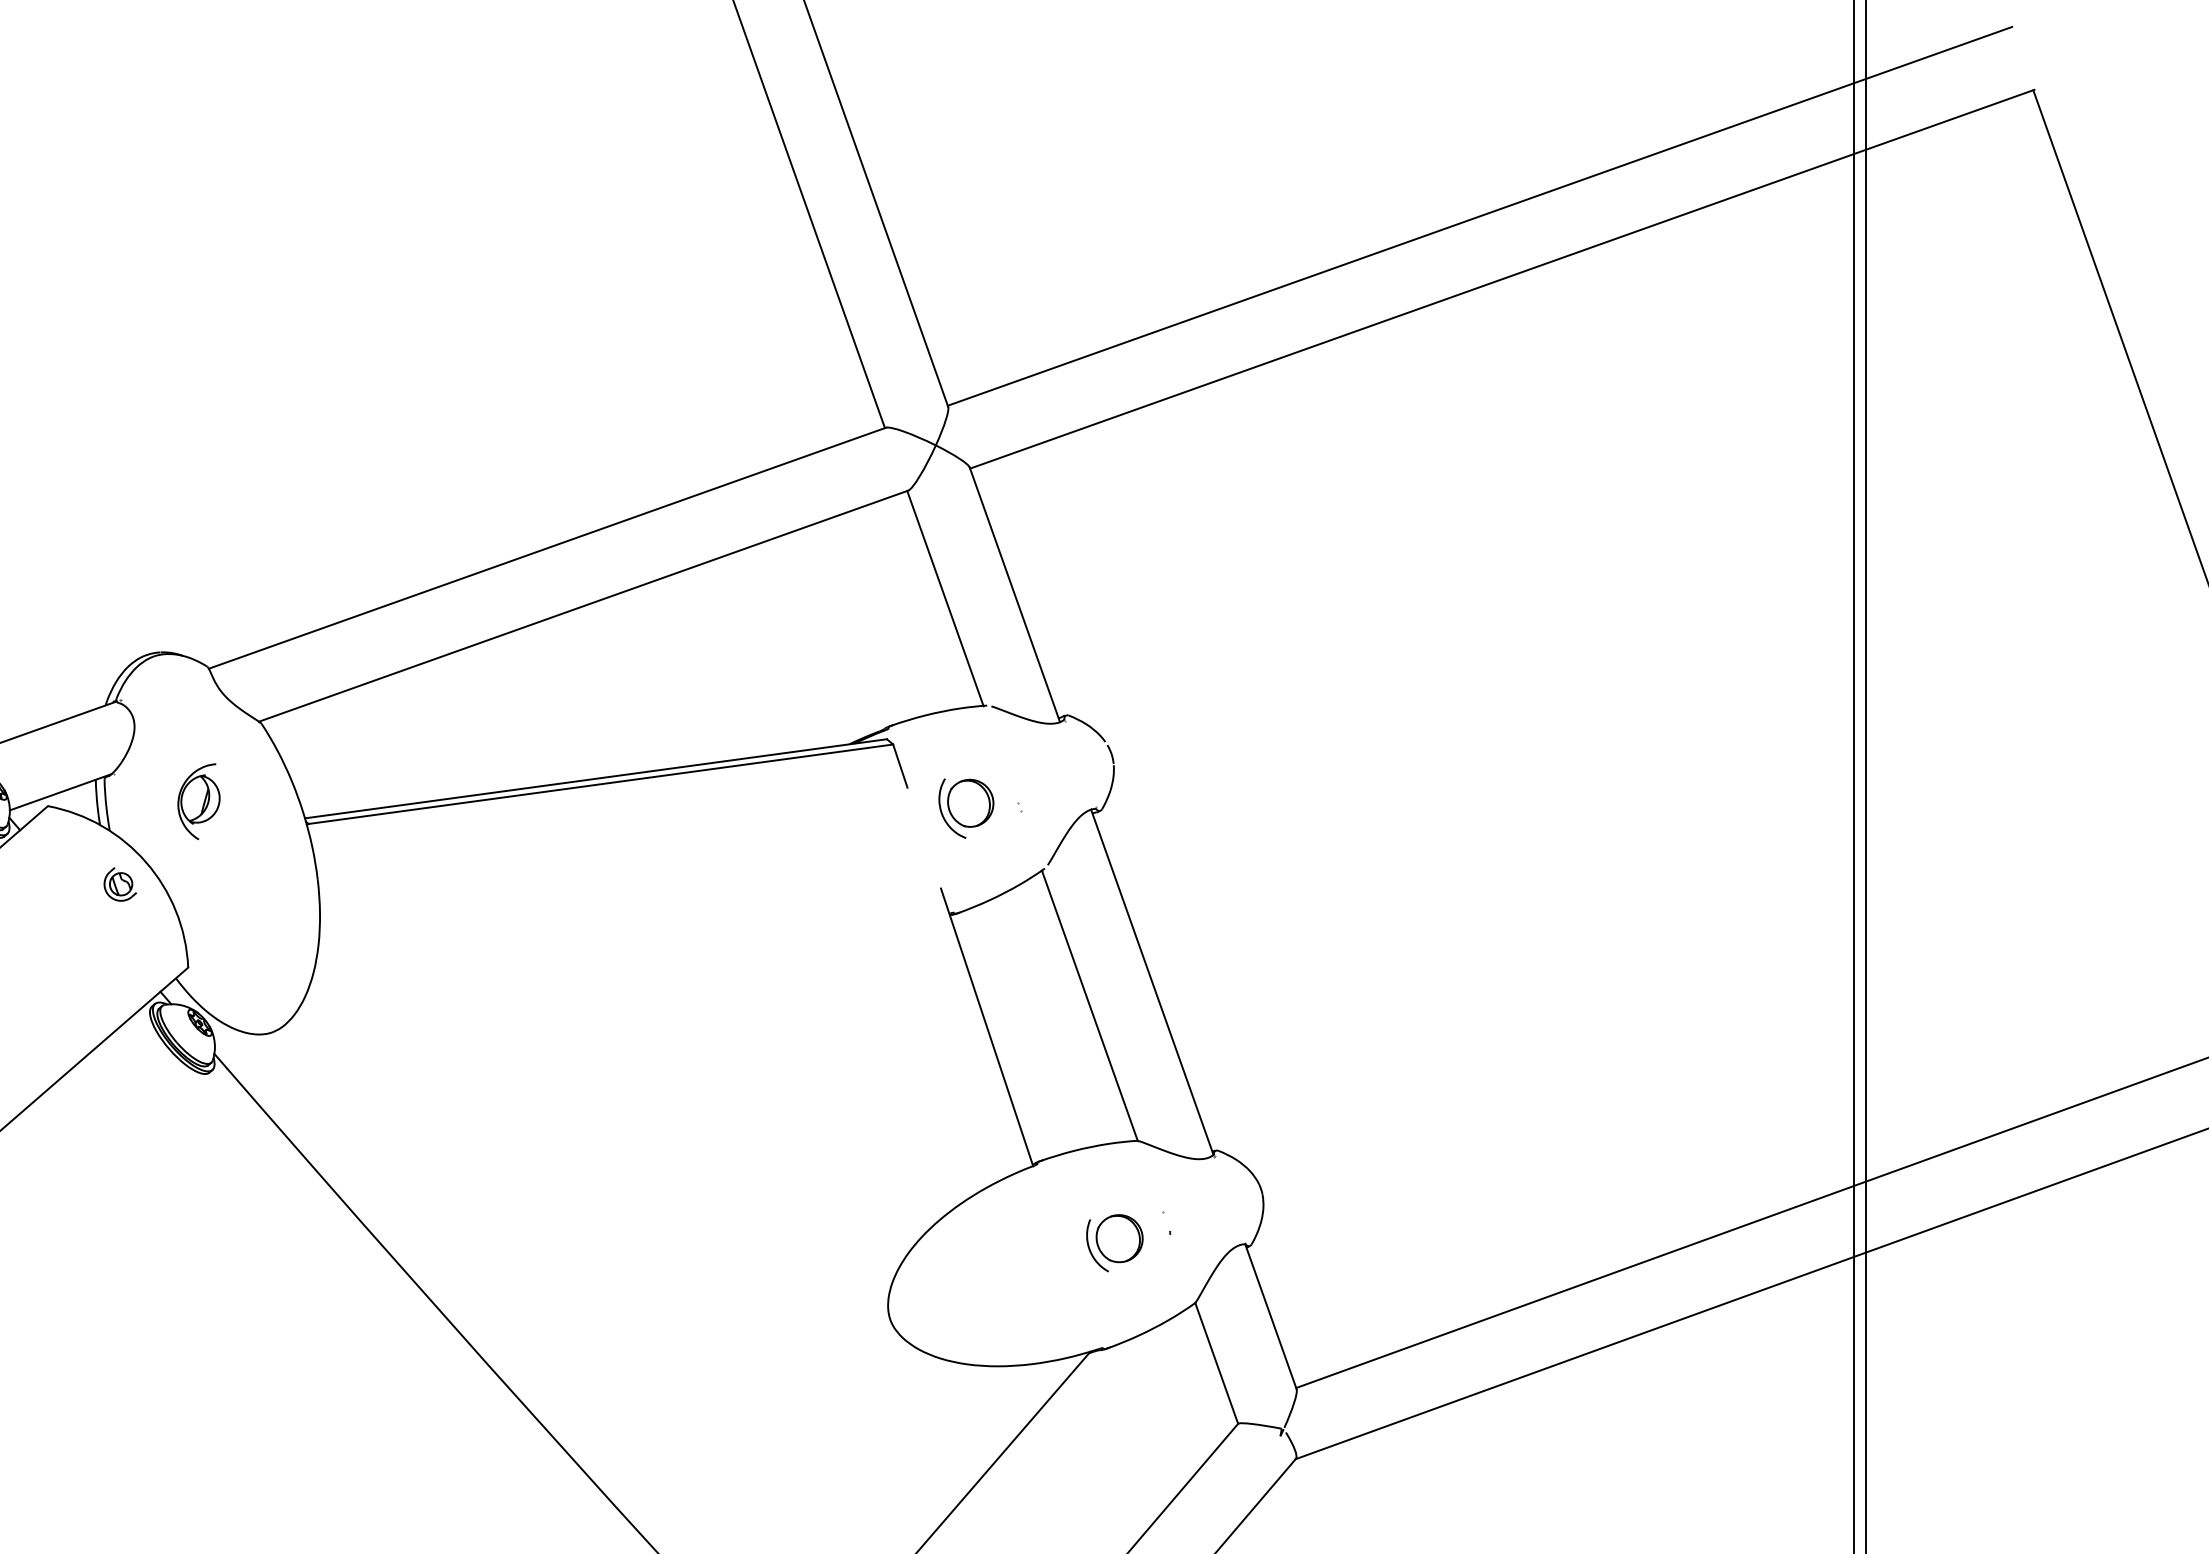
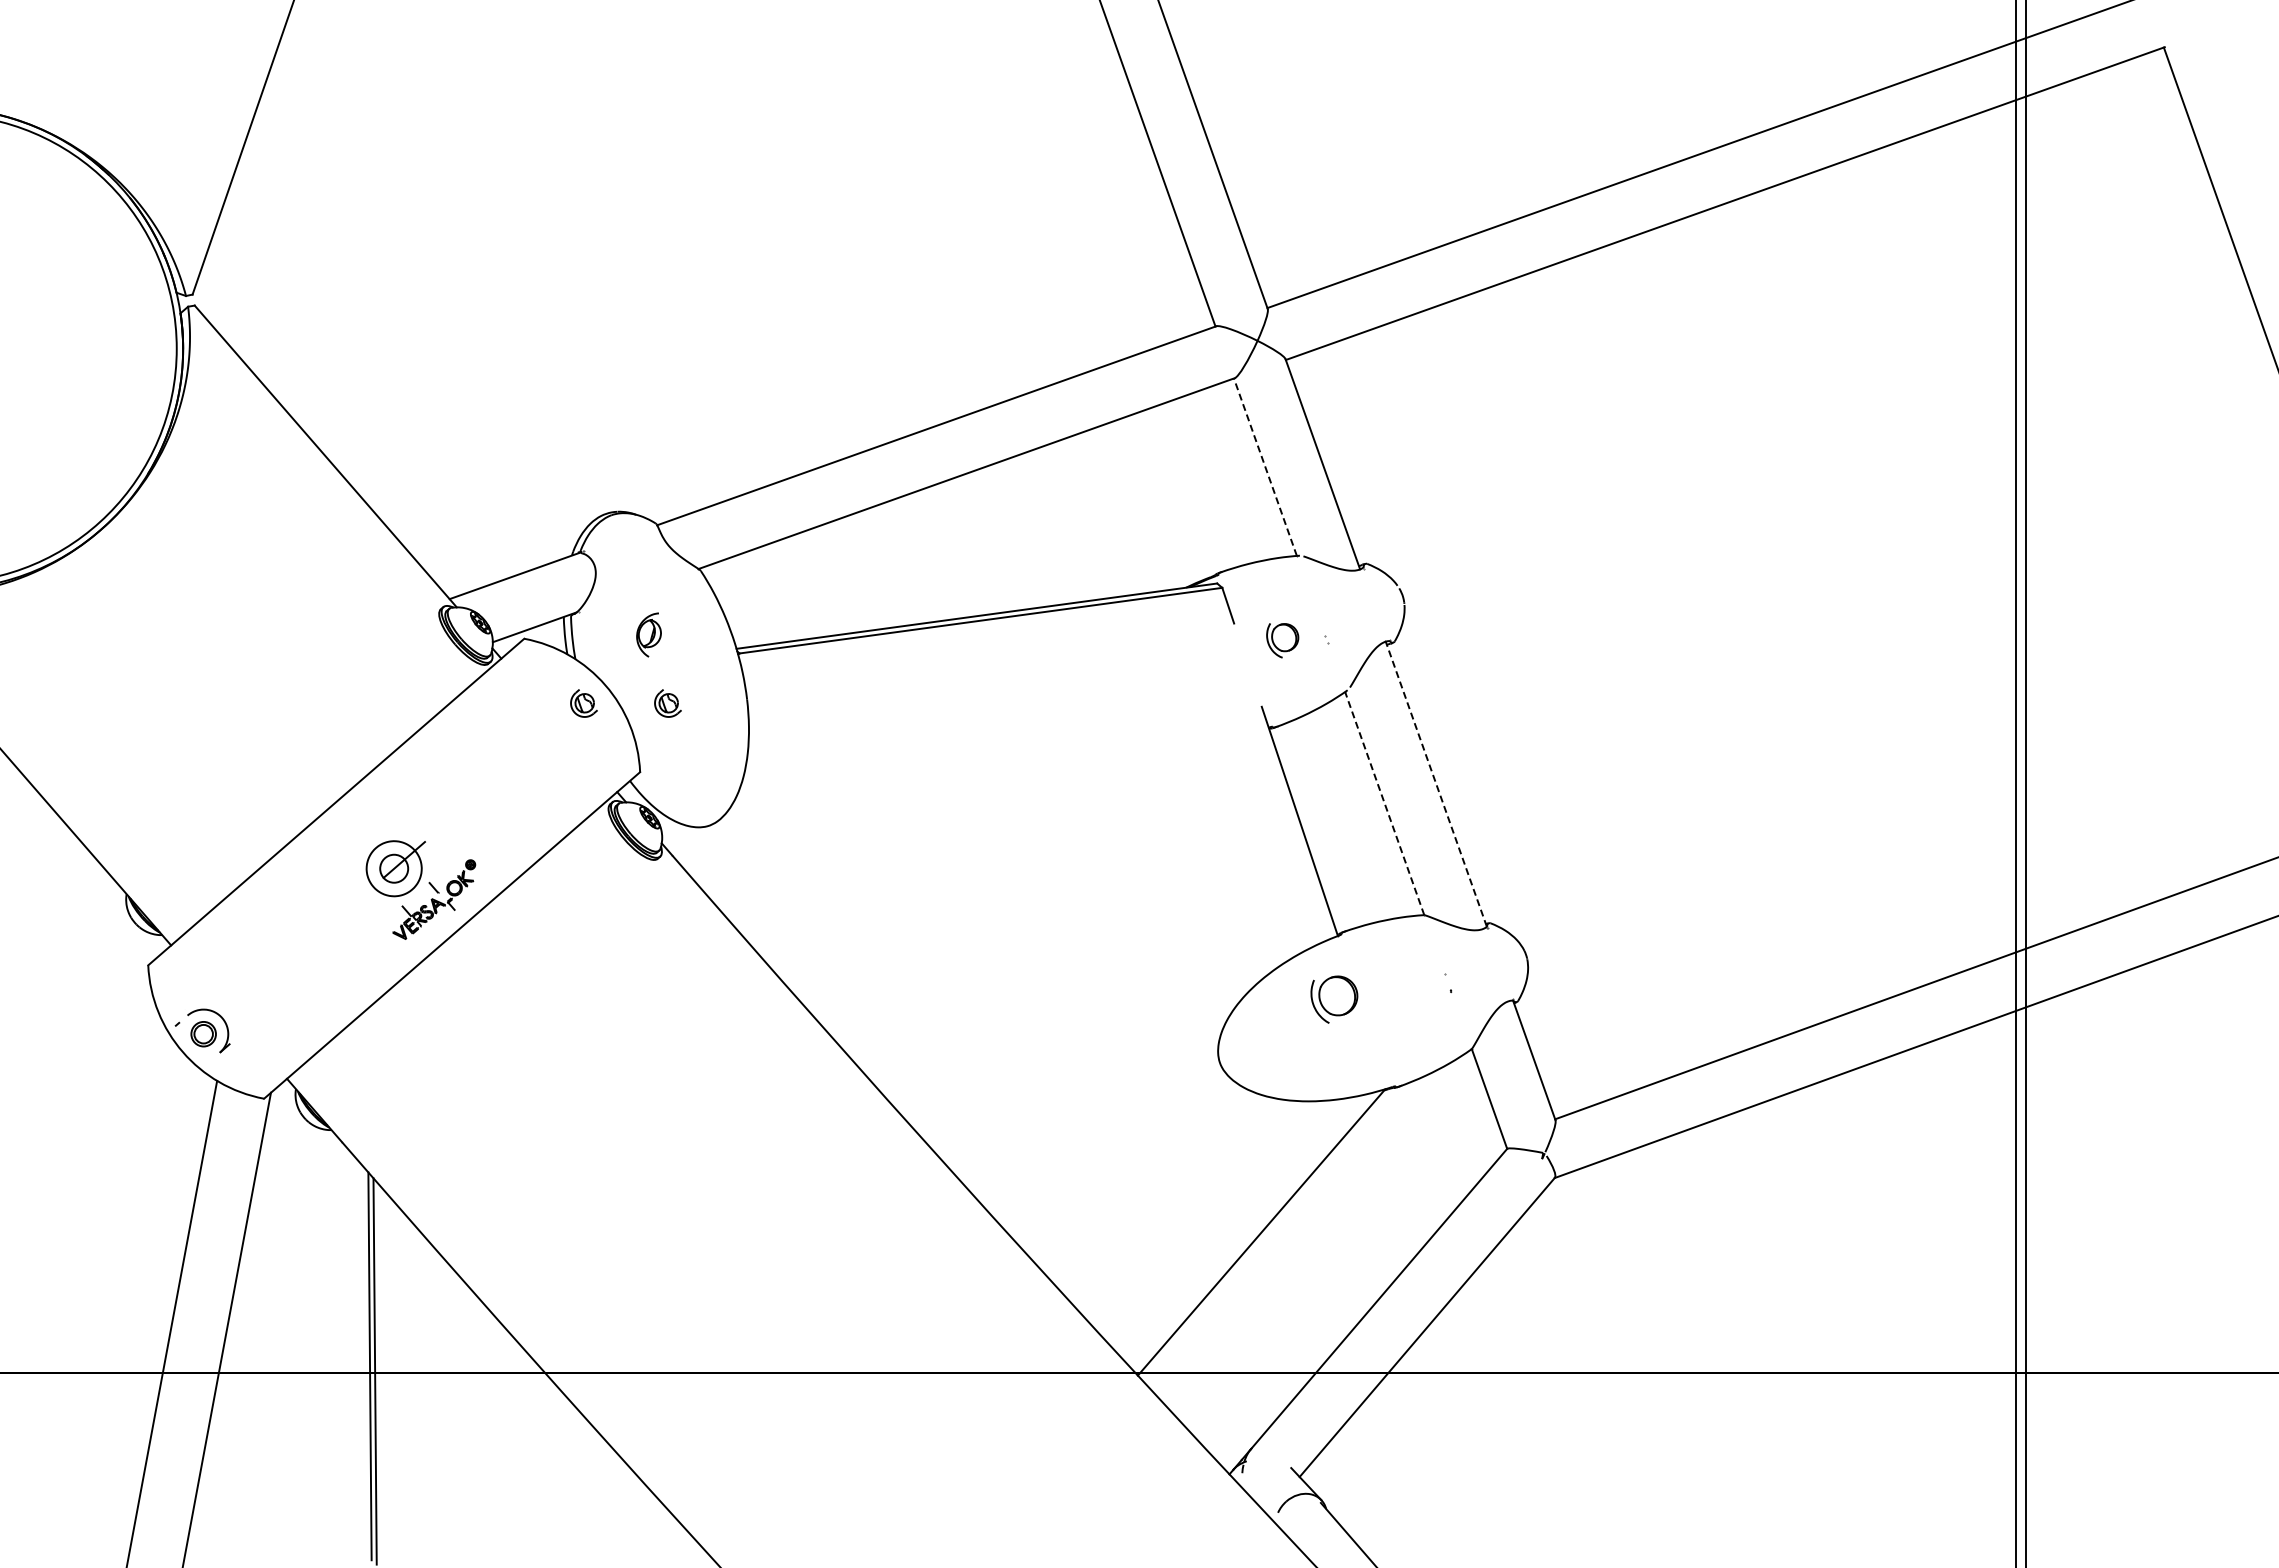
line: (945, 597) -> (1265, 466), solid -> dashed
part: (198, 800) -> (648, 634), size x0.7
part: (966, 808) -> (1282, 640), size x0.7
part: (221, 884) -> (667, 703), added
line: (1152, 981) -> (1436, 783), solid -> dashed
line: (1089, 1005) -> (1384, 803), solid -> dashed
part: (1114, 1242) -> (1334, 999), moved

